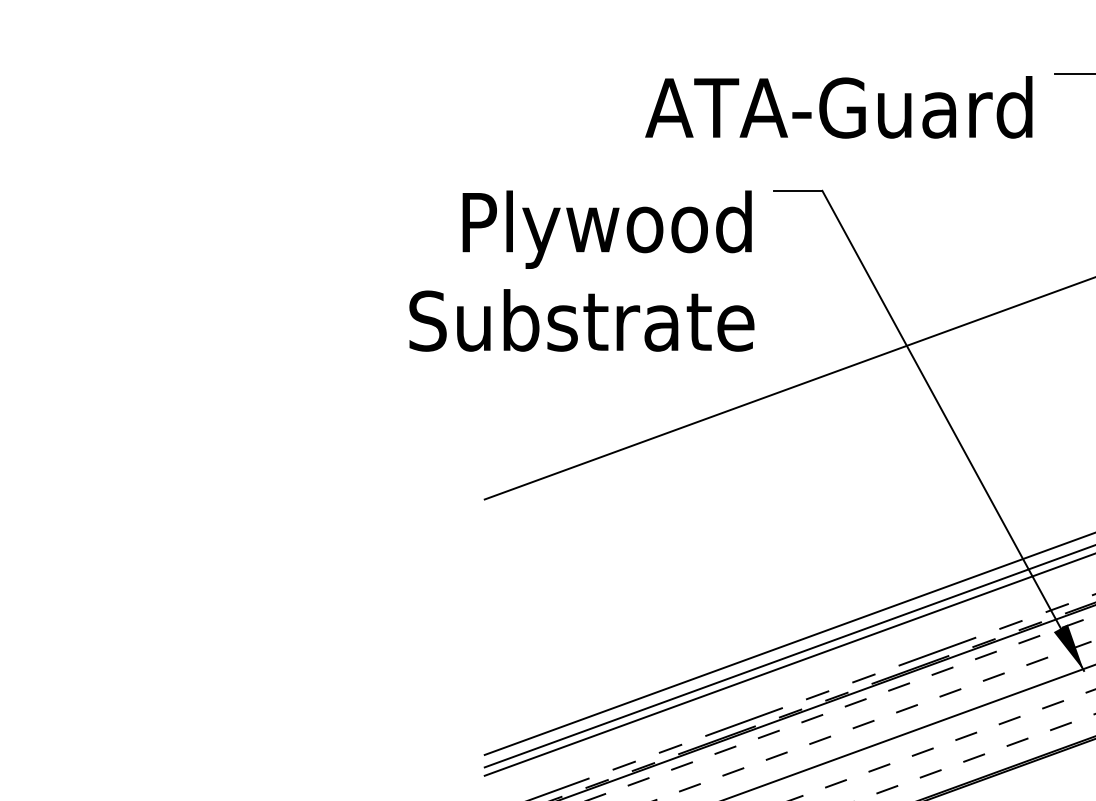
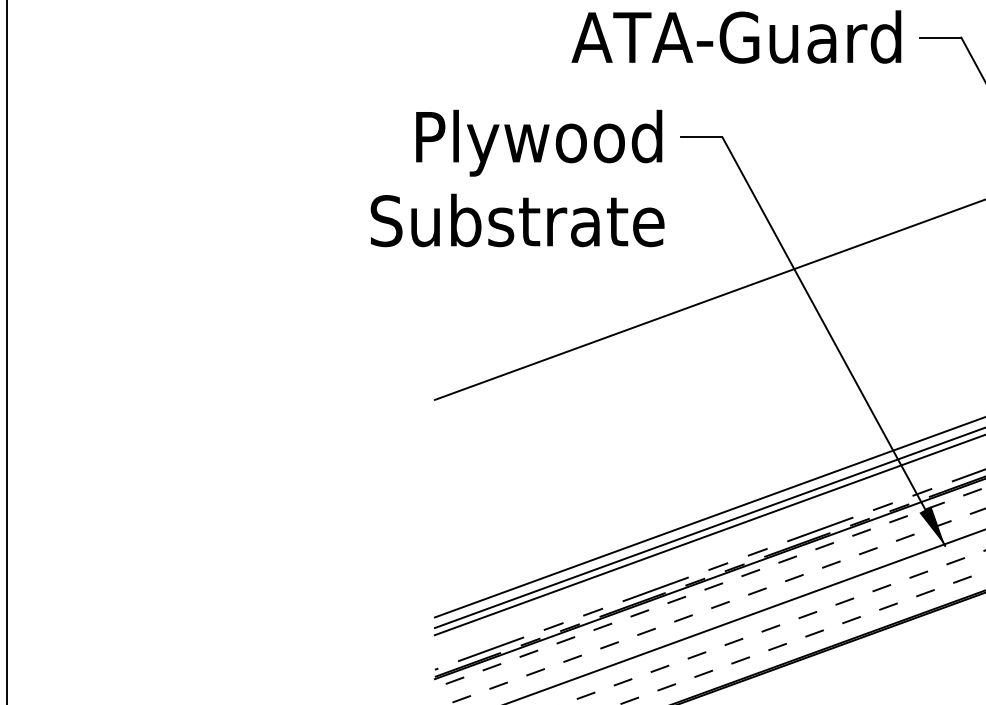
text: (838, 106) -> (736, 36), moved
text: (581, 271) -> (517, 178), moved

